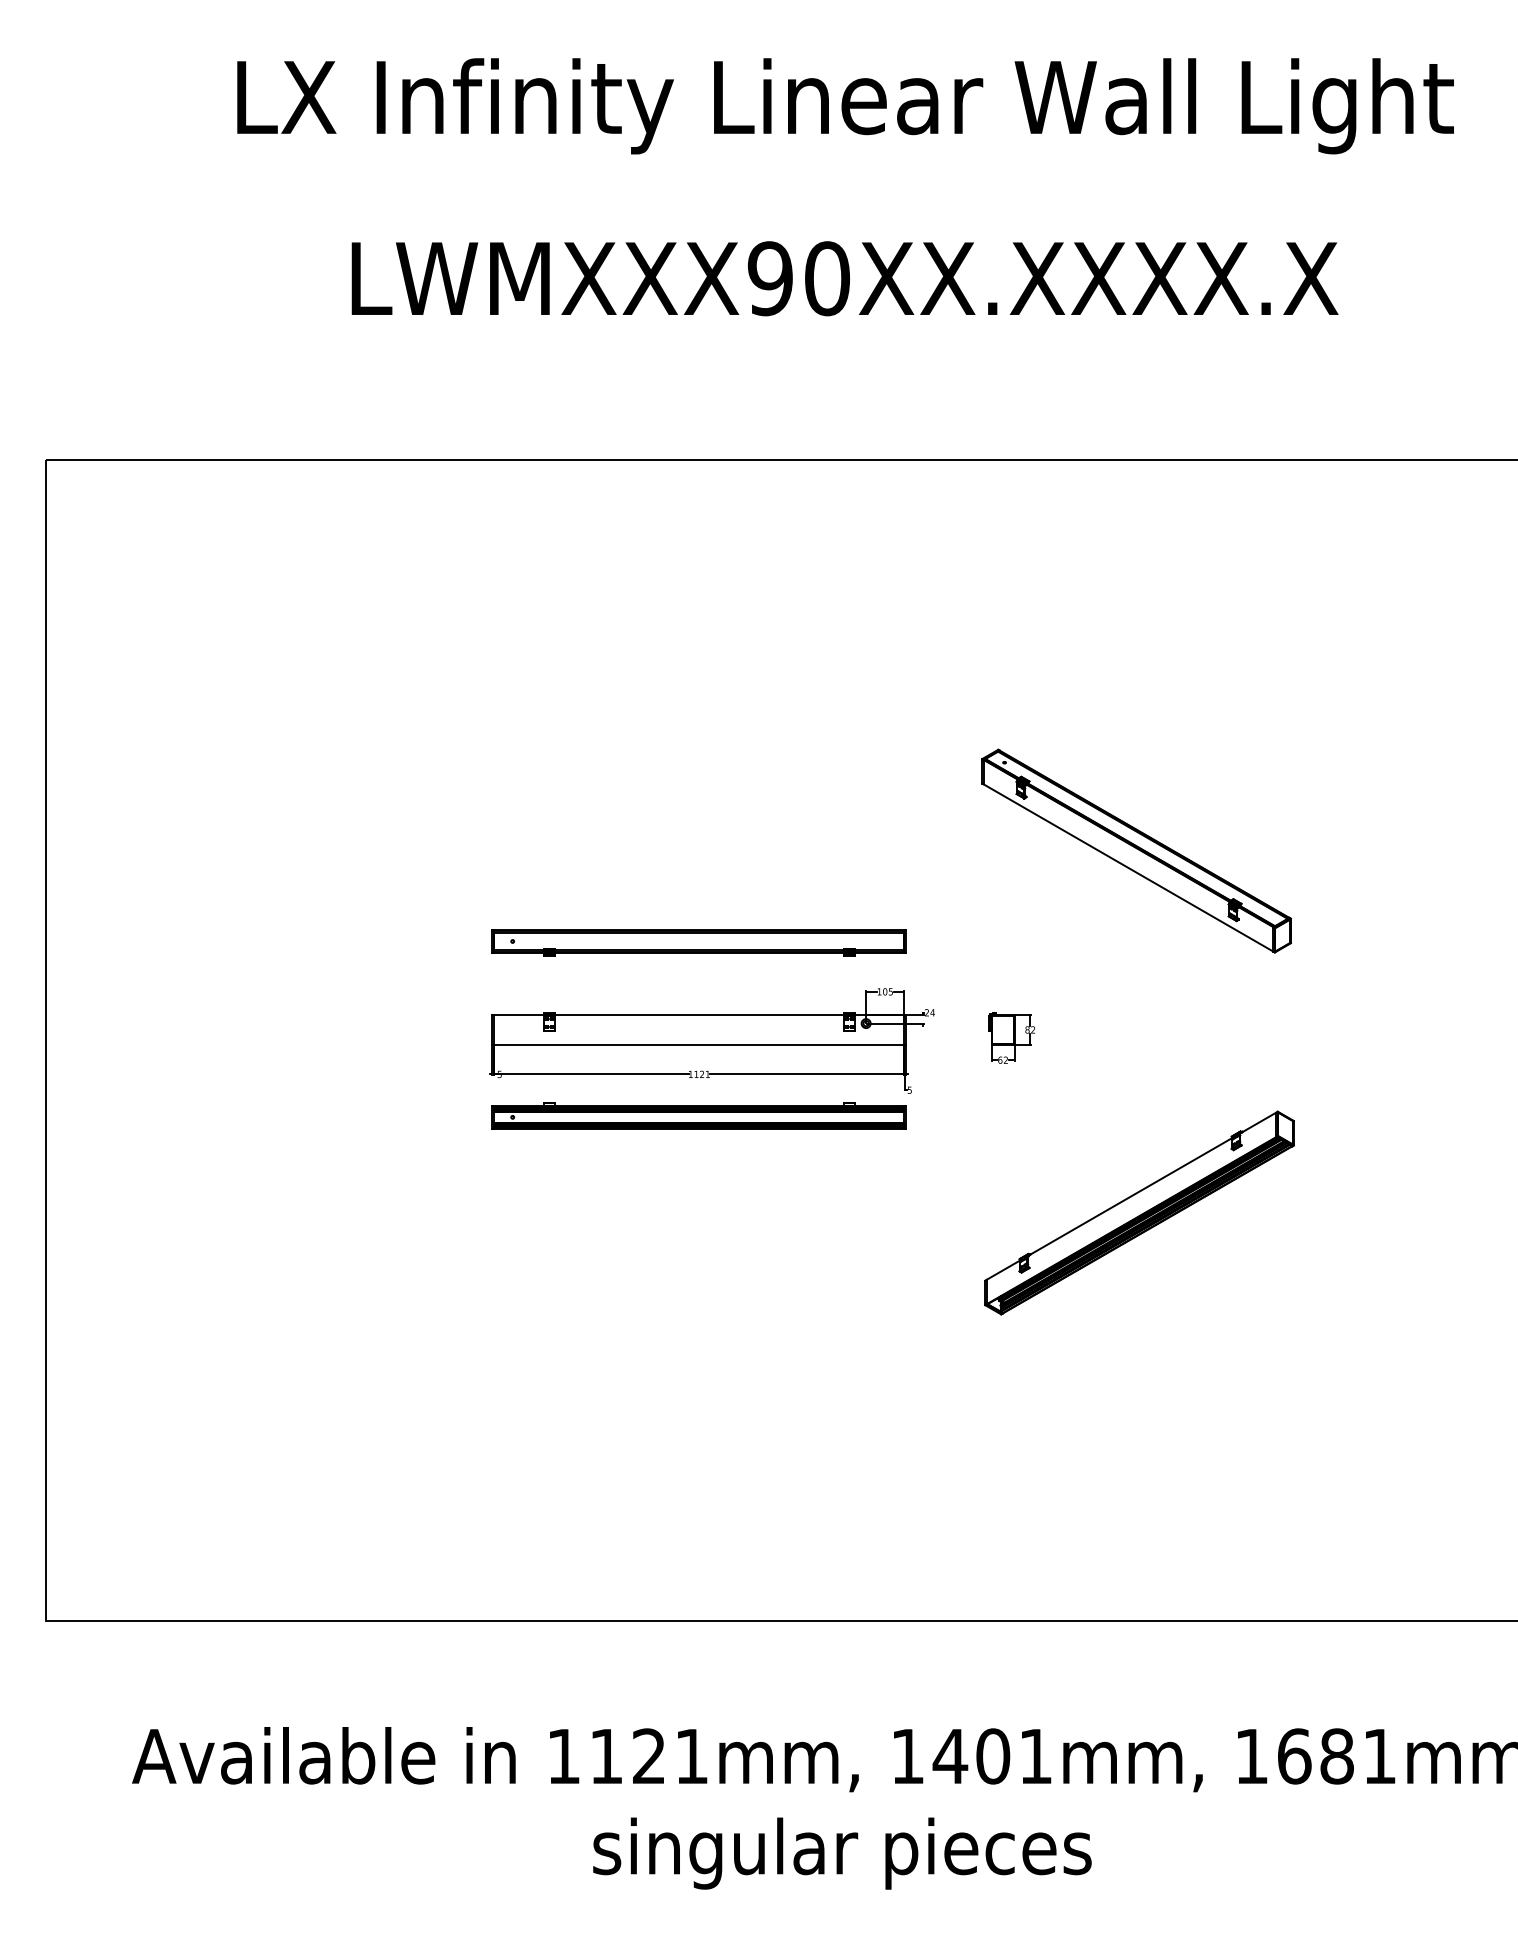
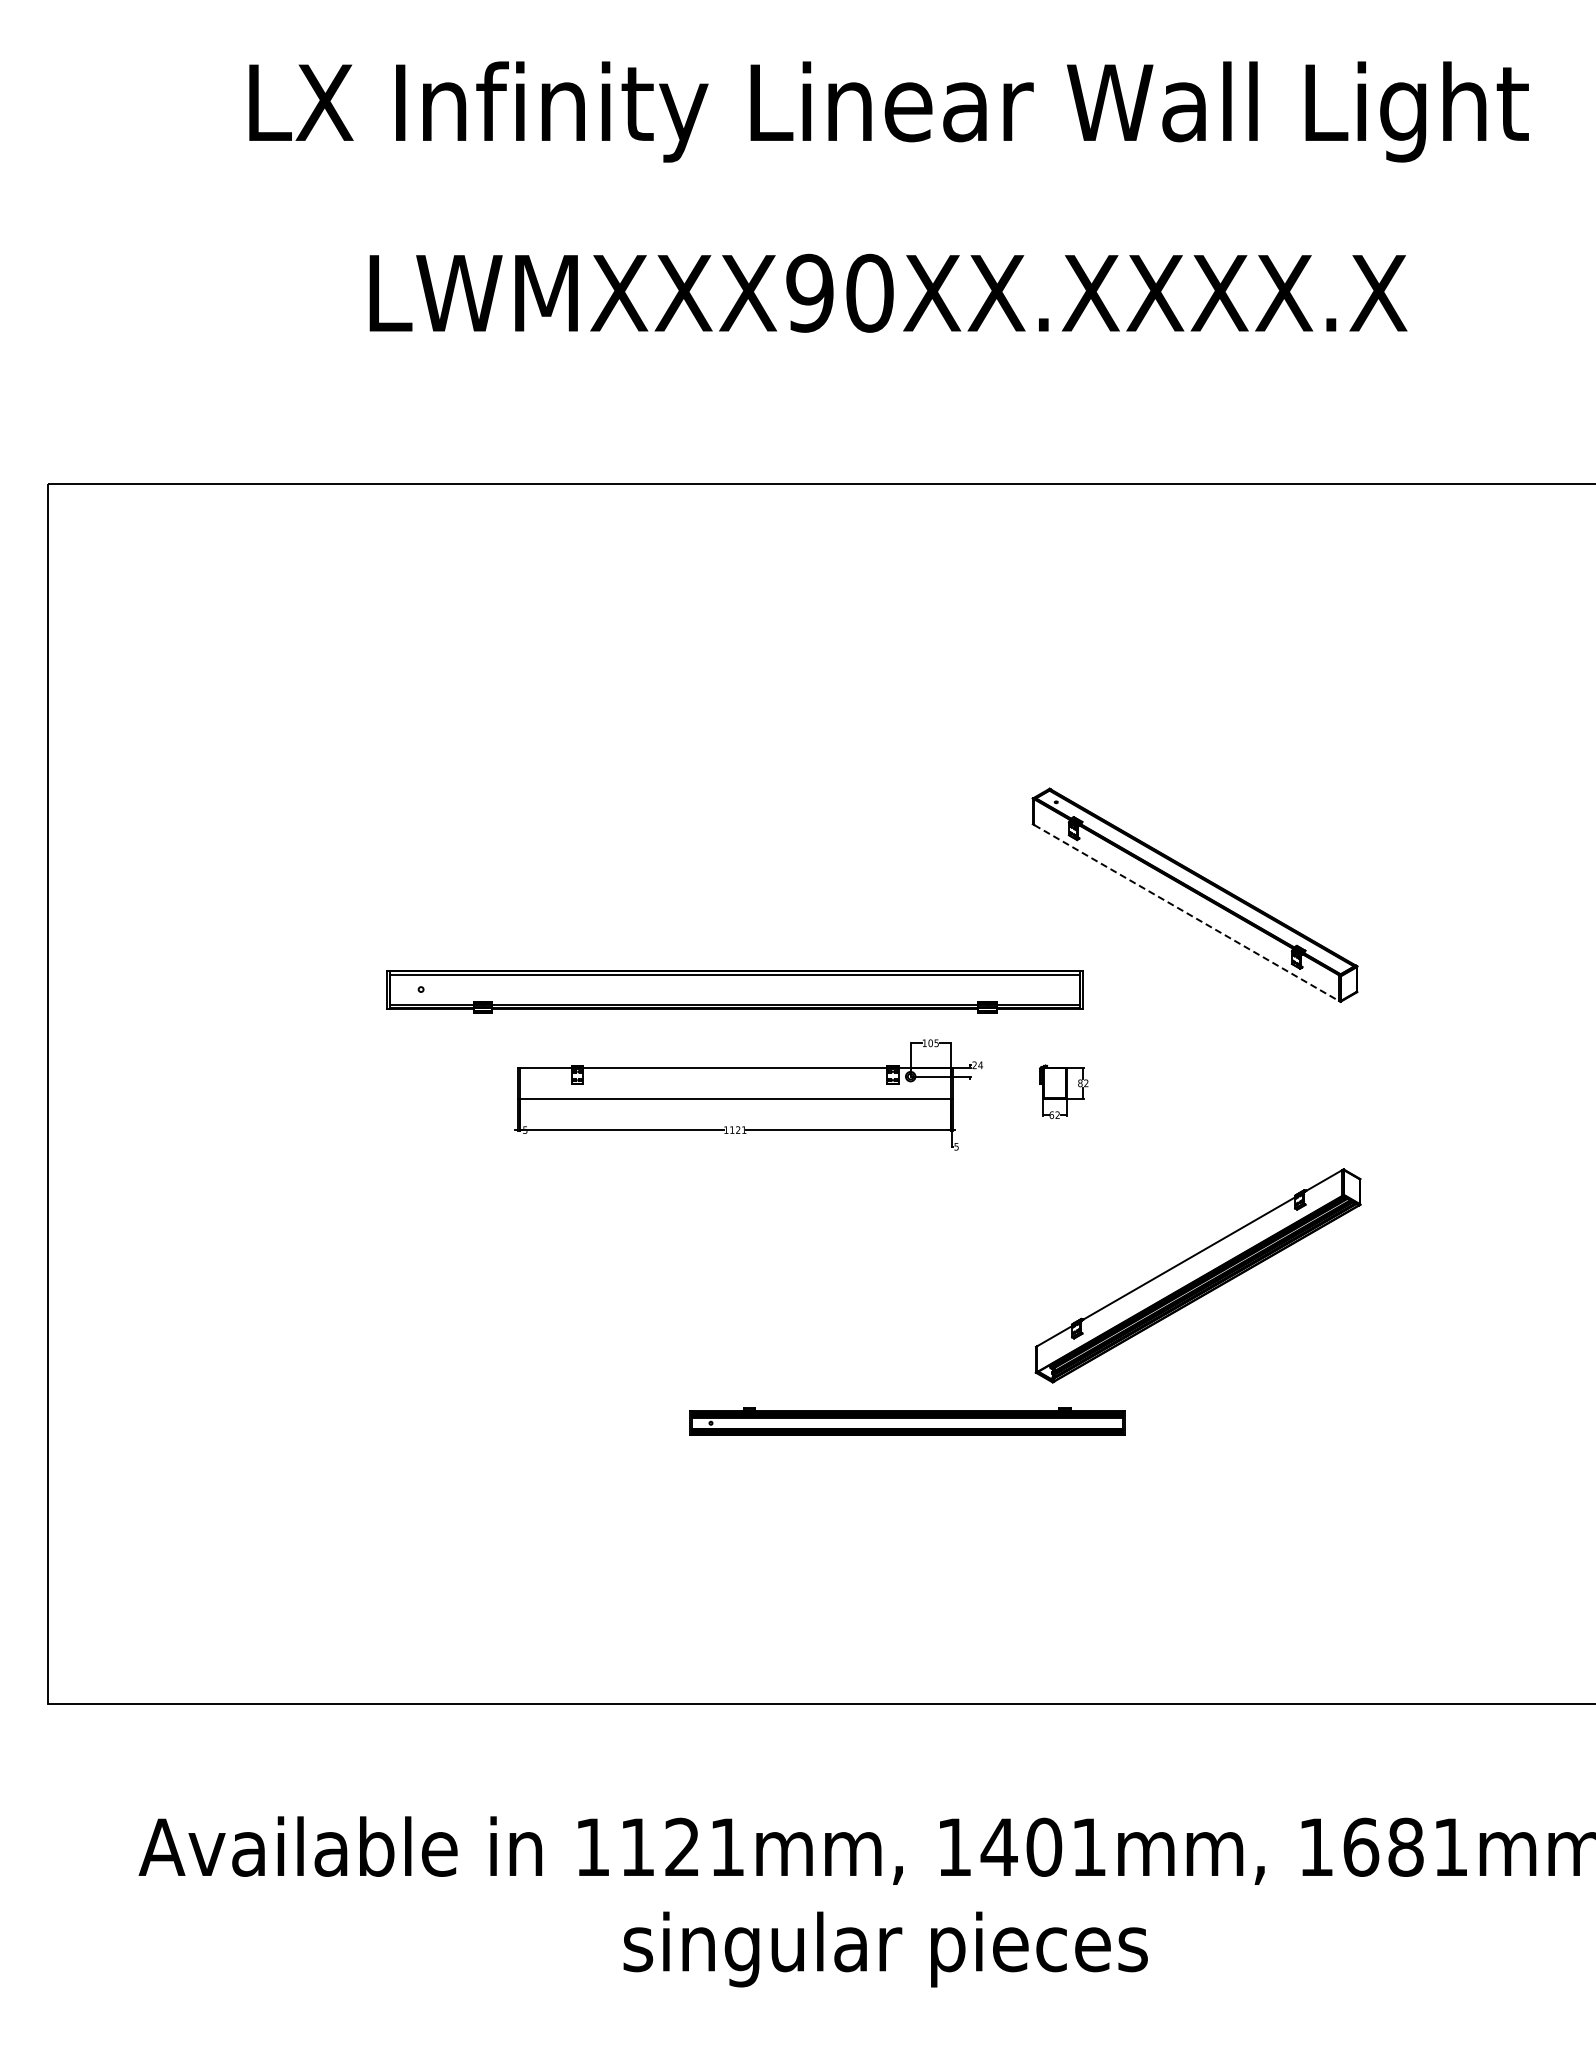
line: (1128, 868) -> (1186, 913), solid -> dashed
part: (699, 942) -> (735, 991), size x1.6
part: (699, 1115) -> (907, 1421), moved

